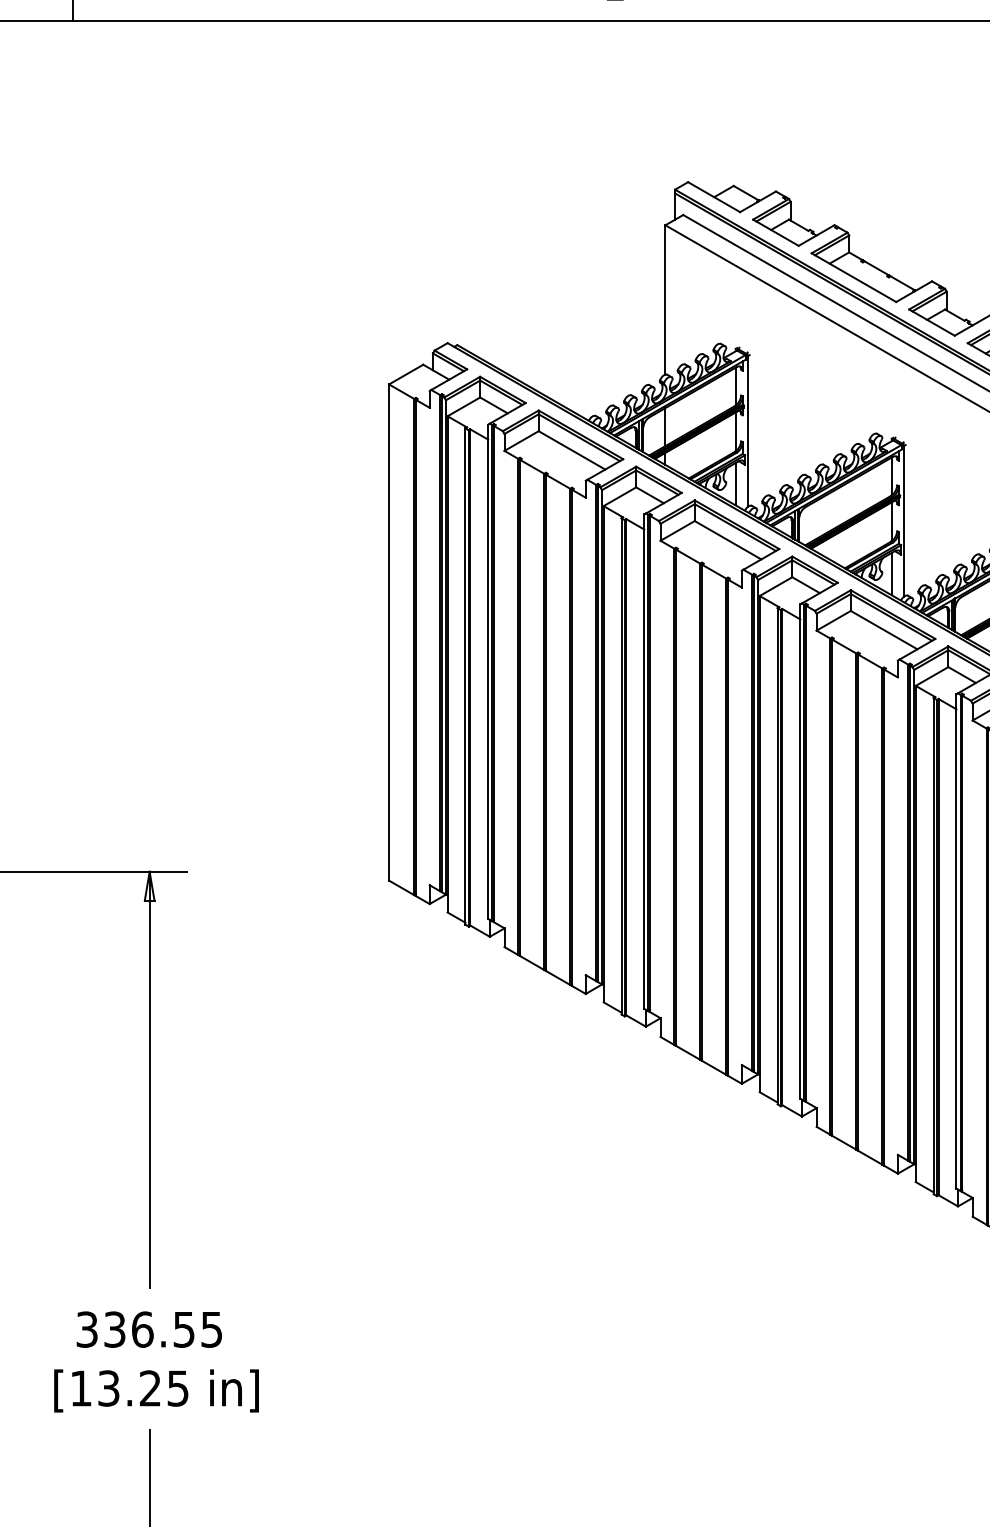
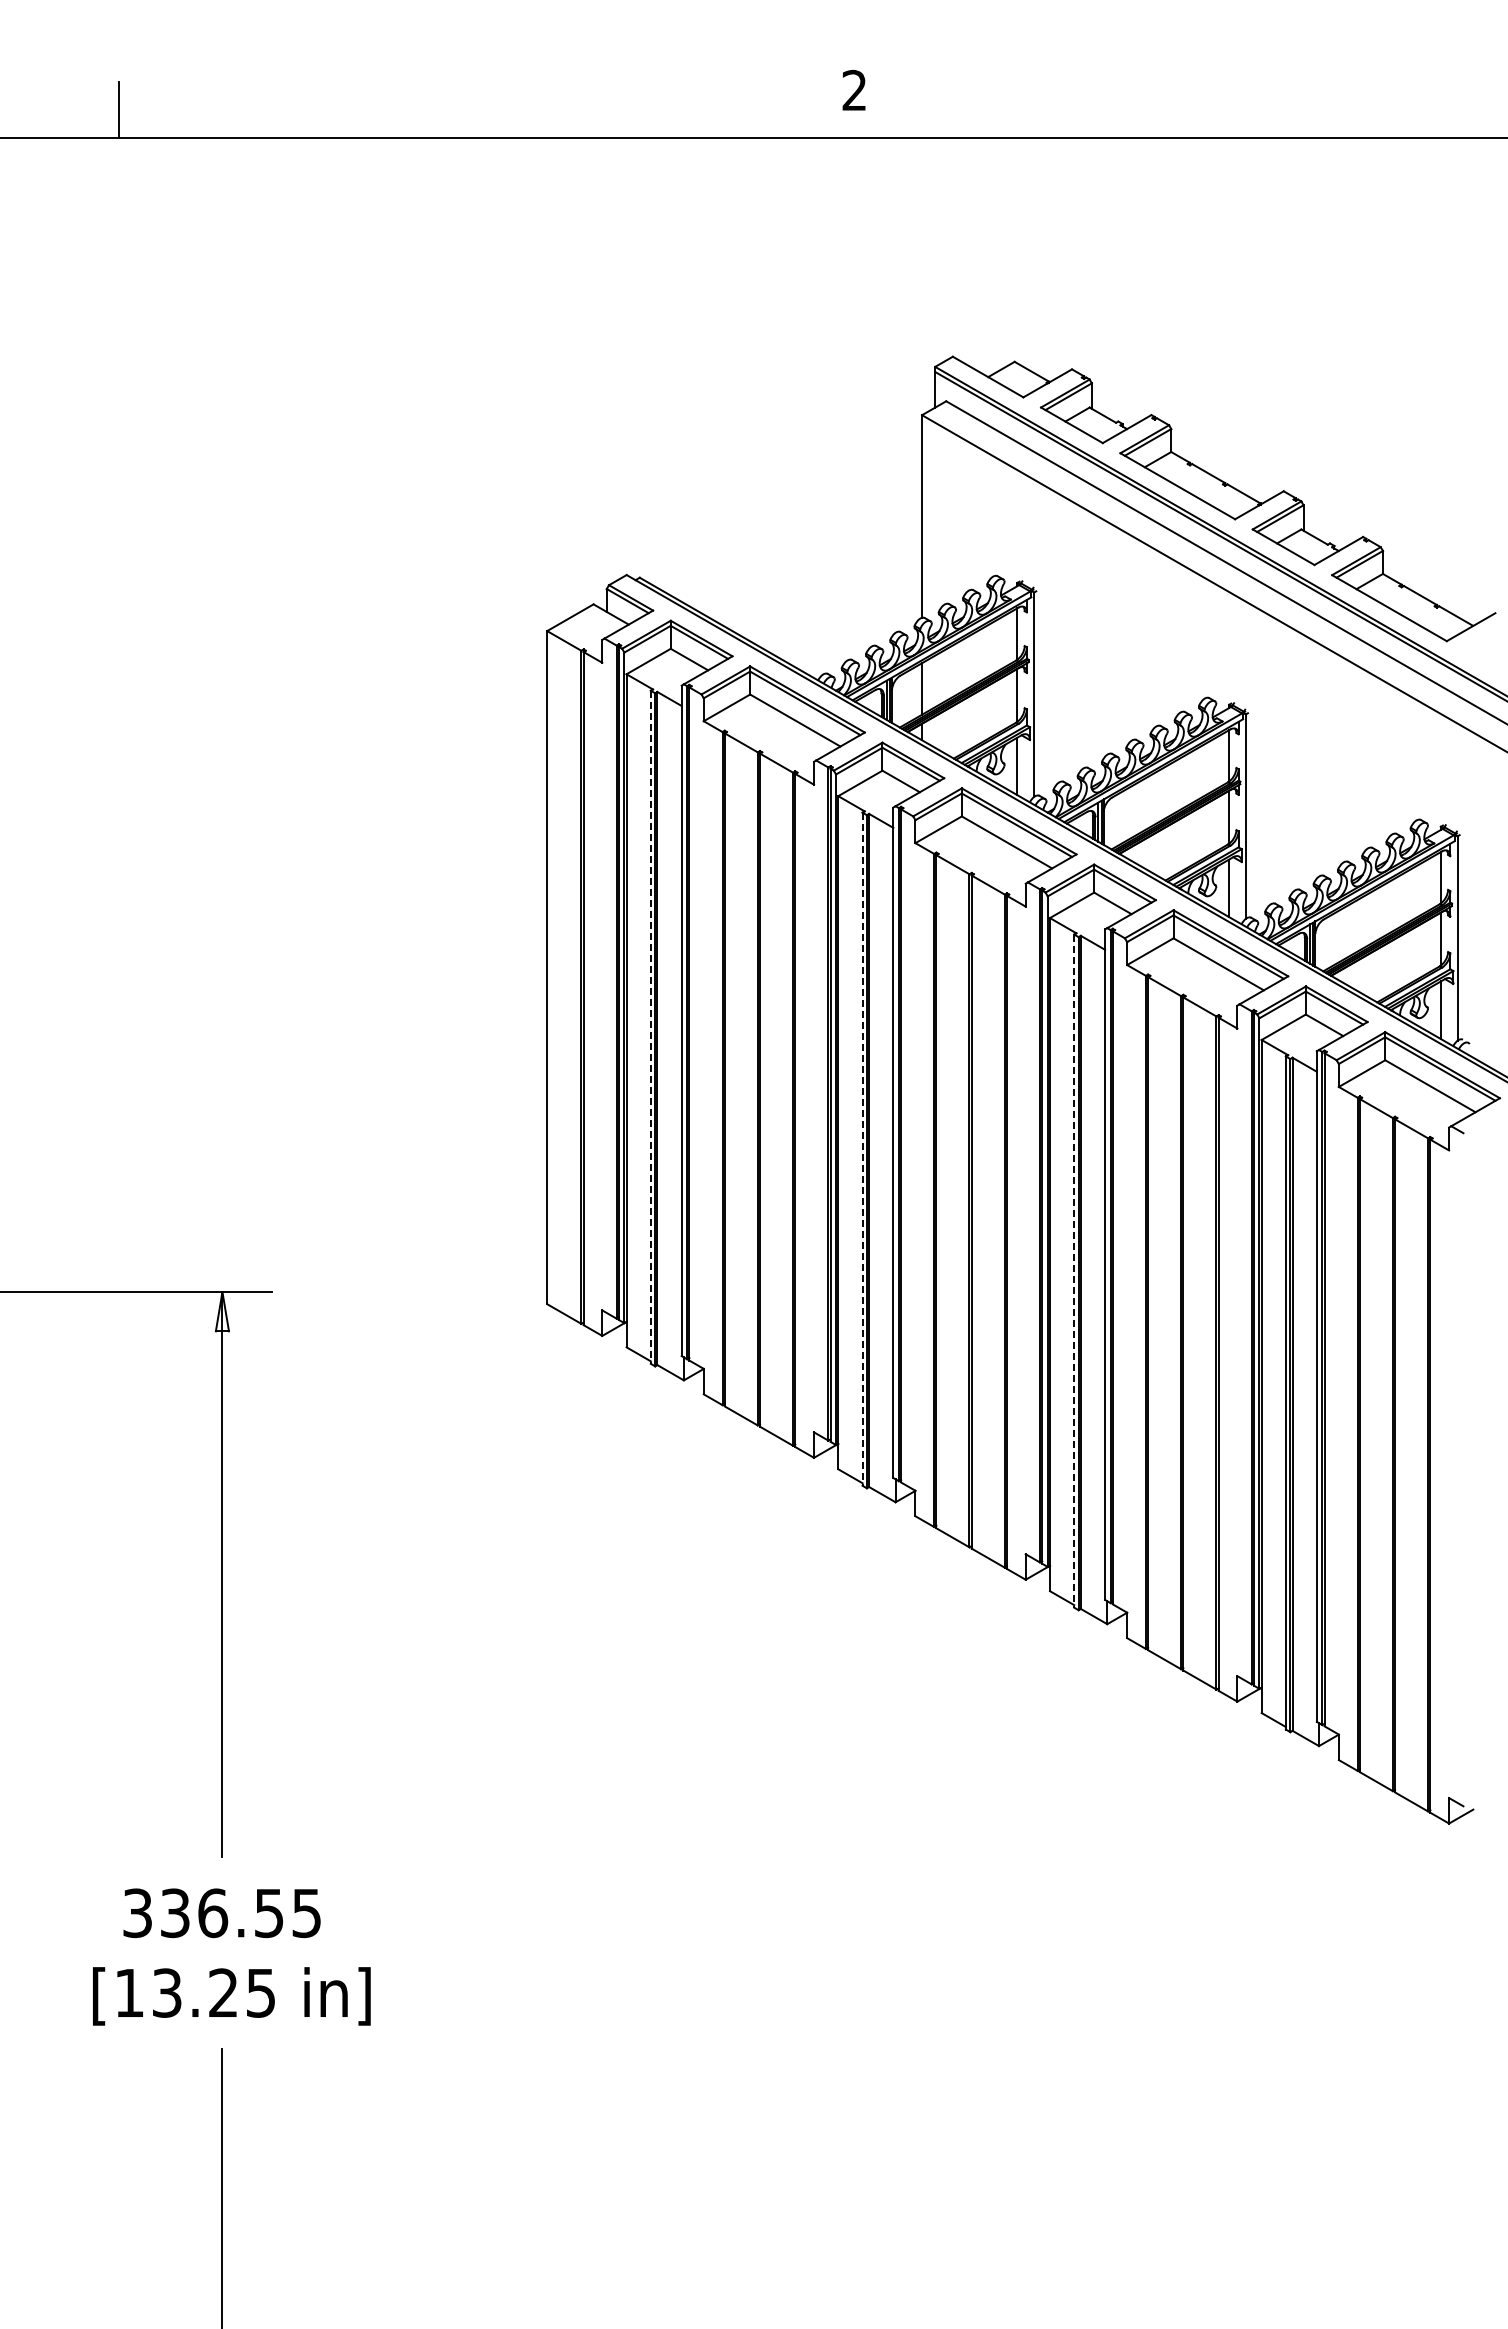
line: (465, 676) -> (650, 1027), solid -> dashed
line: (621, 766) -> (862, 1149), solid -> dashed
line: (777, 856) -> (1074, 1271), solid -> dashed

